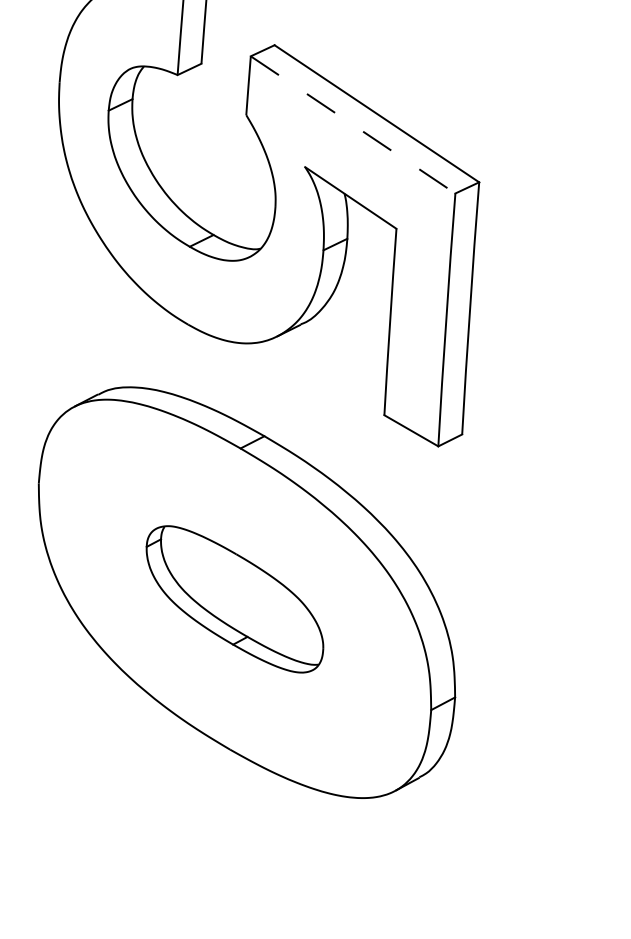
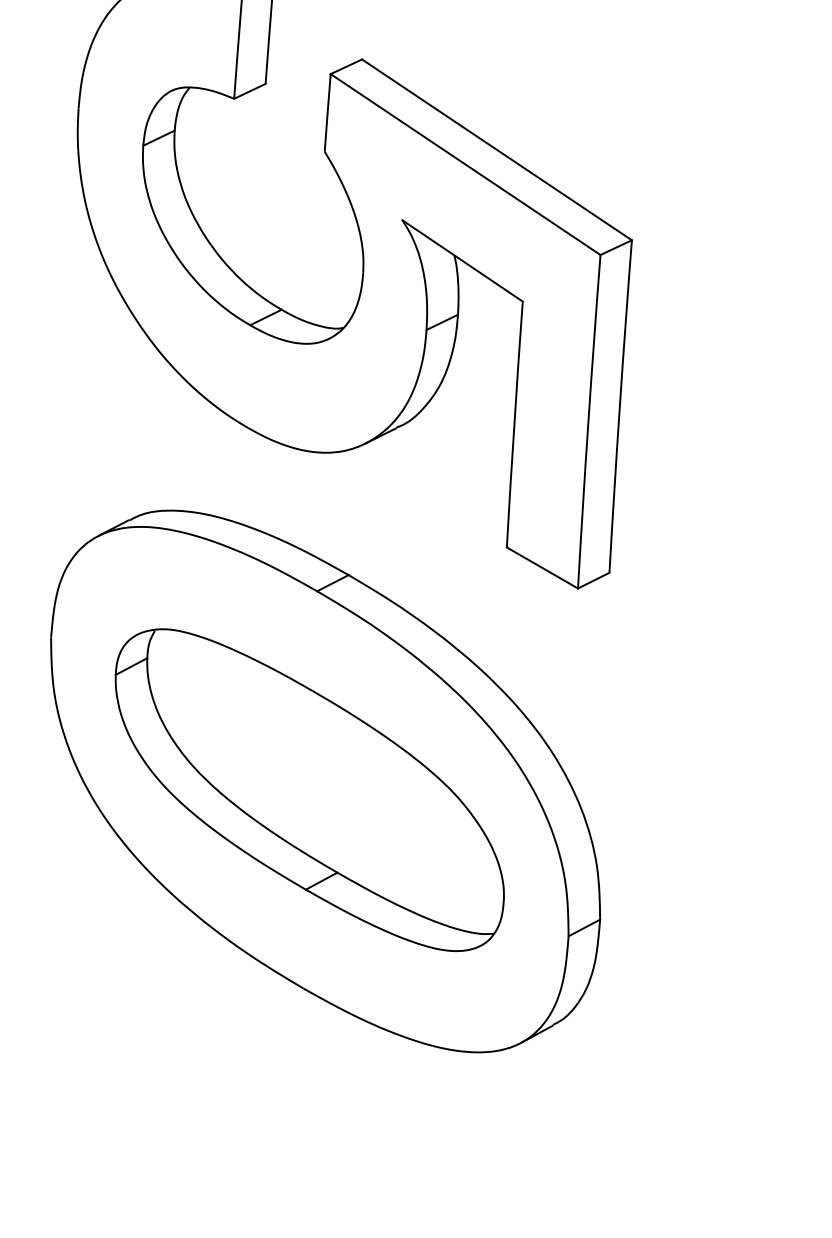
line: (353, 125) -> (466, 165), dashed -> solid
part: (234, 599) -> (309, 790), size x1.67

